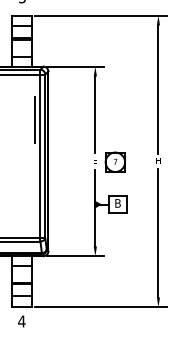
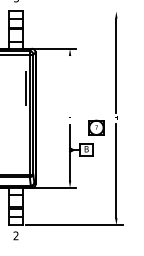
line: (100, 15) -> (73, 11), removed
line: (95, 114) -> (70, 83), removed
part: (114, 161) -> (95, 127), moved
text: (21, 321) -> (15, 235), 4 -> 2

